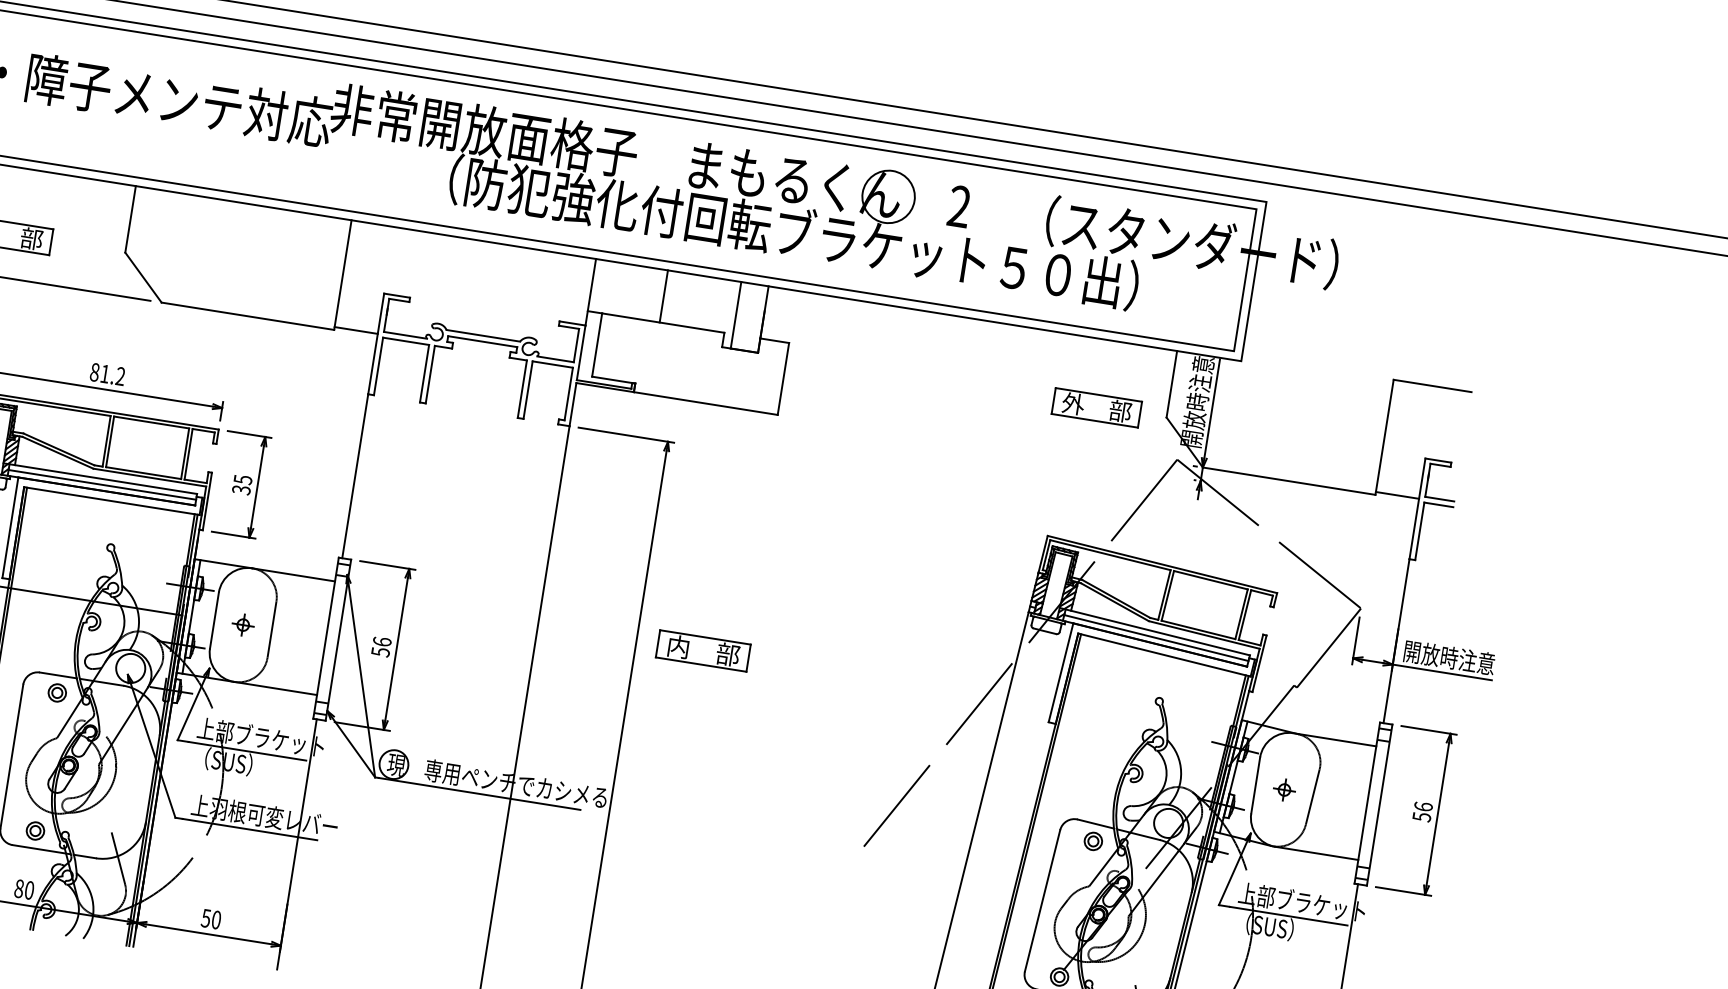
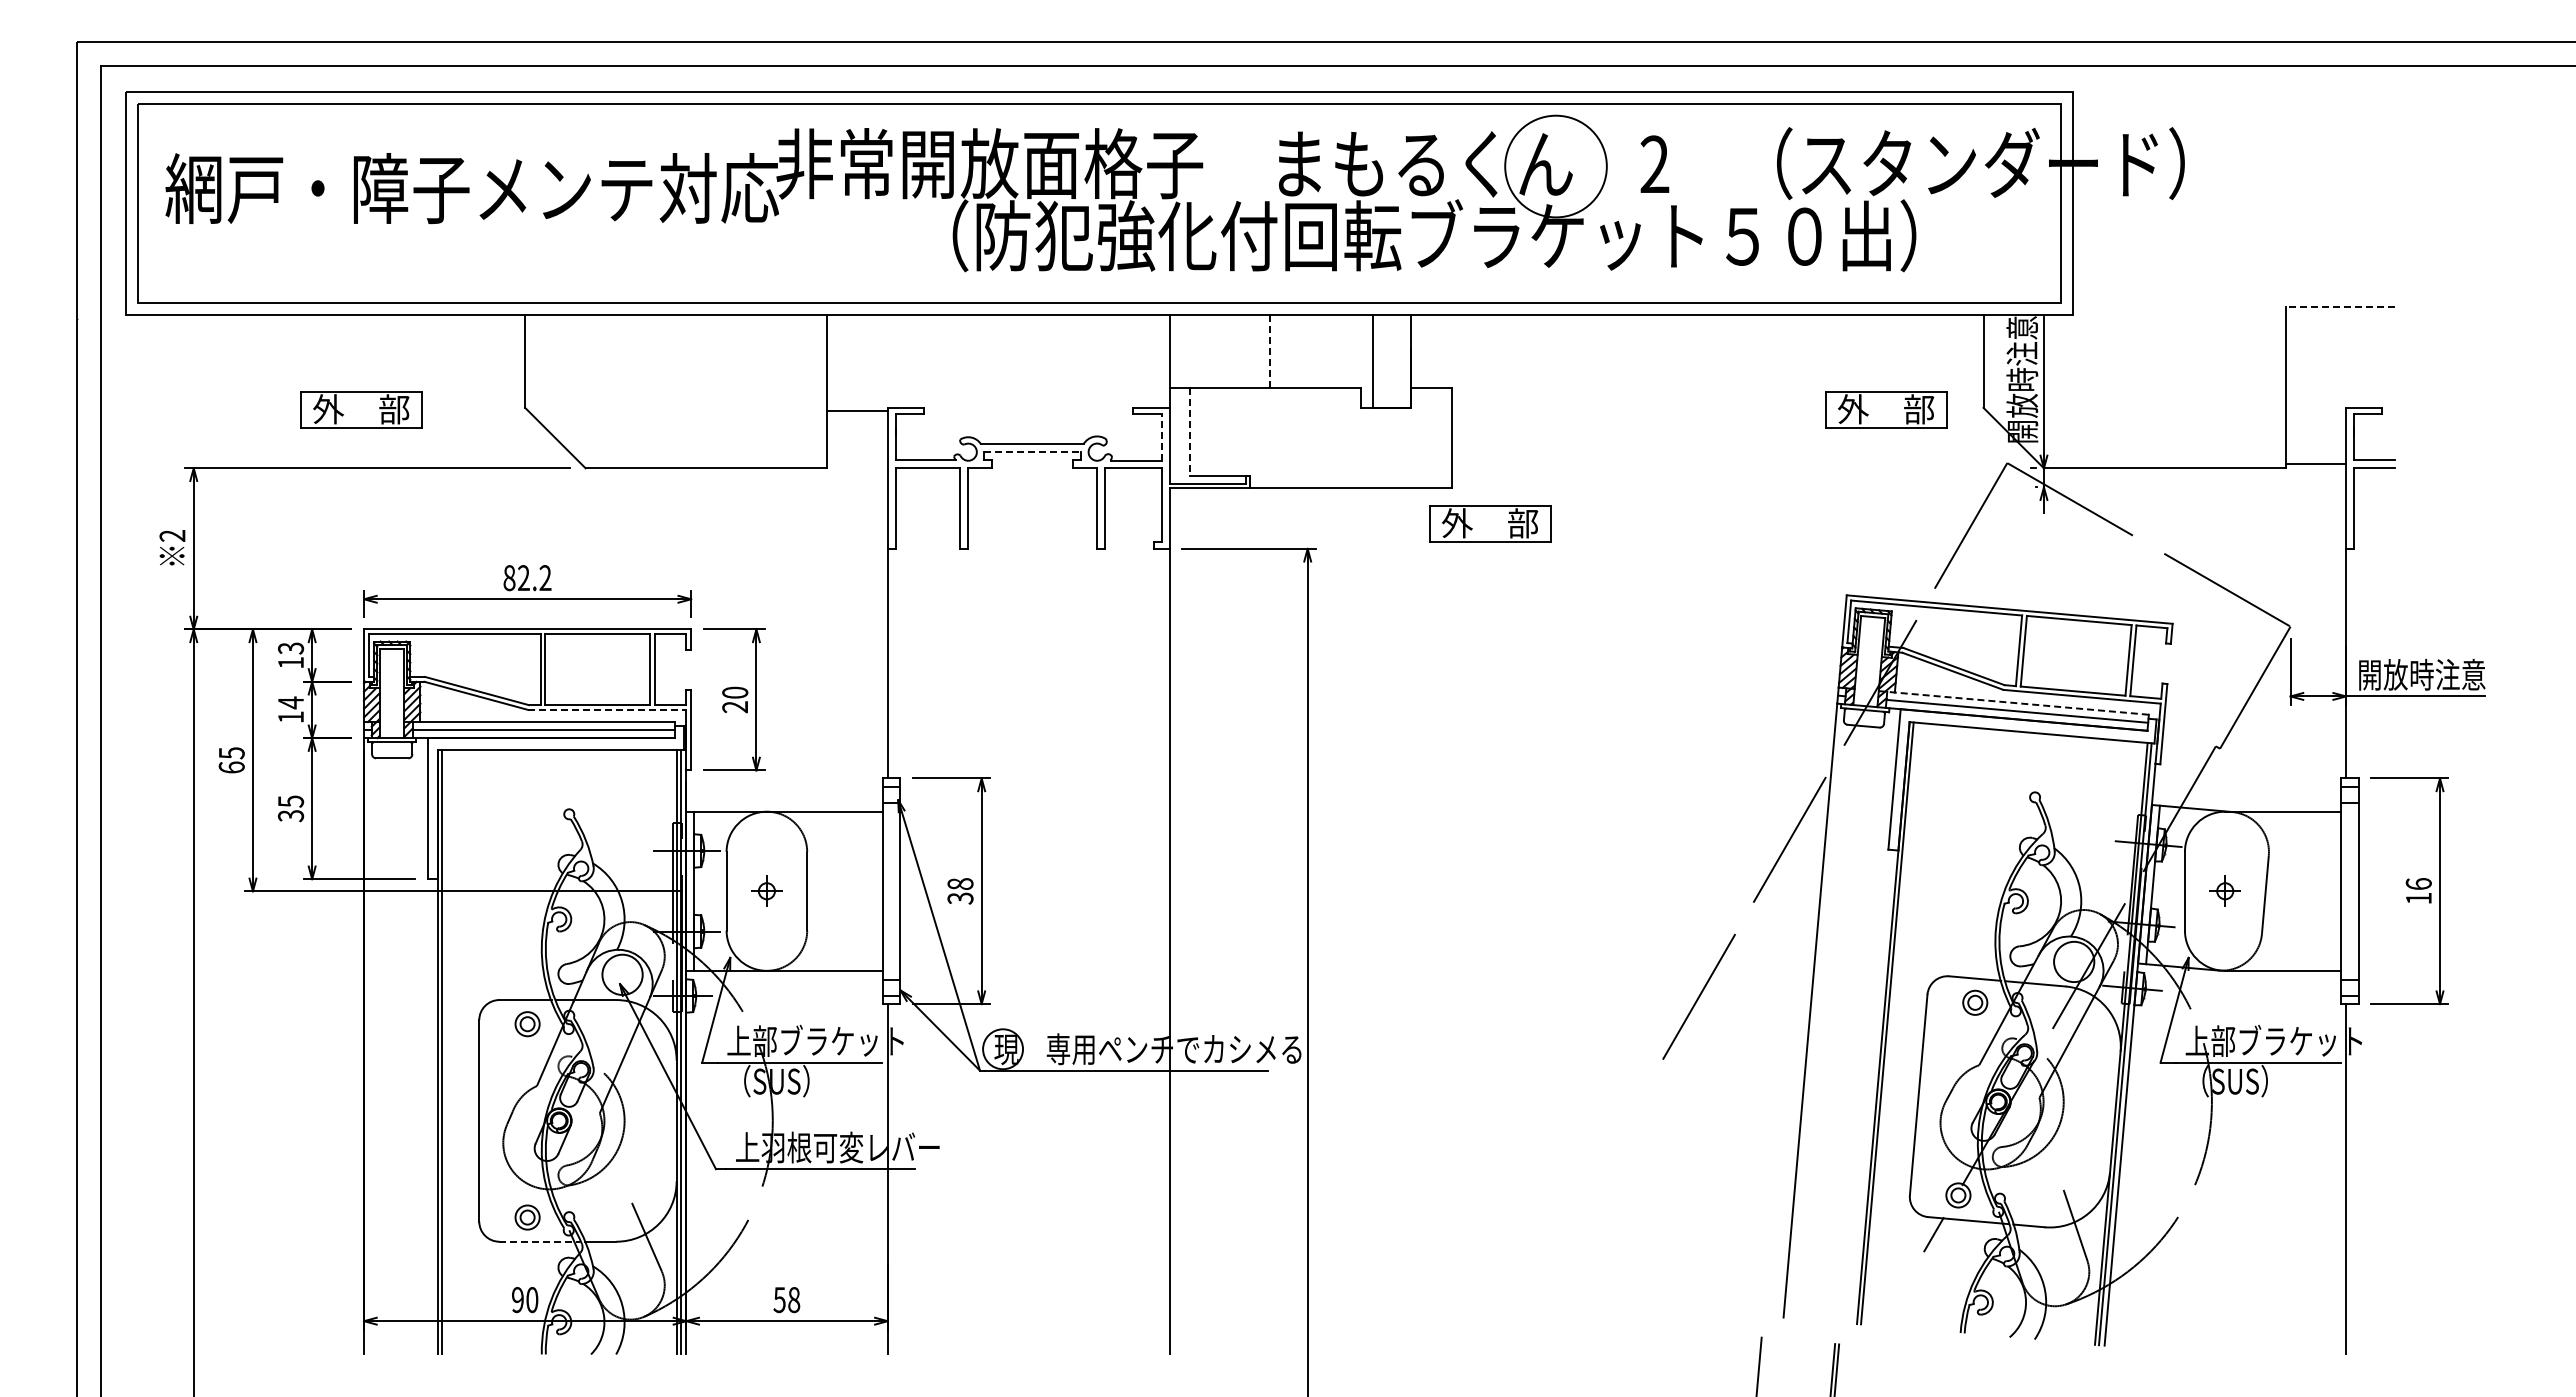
circle: (888, 196) -> (1555, 166), size x1.4
line: (663, 296) -> (1270, 351), solid -> dashed
line: (356, 330) -> (857, 411), moved
line: (483, 341) -> (1033, 452), solid -> dashed
line: (576, 345) -> (1161, 436), solid -> dashed
line: (596, 345) -> (1189, 432), solid -> dashed
text: (104, 373) -> (523, 577), 81.2 -> 82.2
line: (1432, 386) -> (2340, 307), solid -> dashed
part: (801, 444) -> (1490, 523), added
line: (149, 478) -> (607, 710), solid -> dashed
text: (242, 484) -> (735, 699), 35 -> 20
line: (1154, 631) -> (2013, 702), solid -> dashed
text: (381, 646) -> (960, 890), 56 -> 38
part: (703, 650) -> (1401, 826), removed
text: (1421, 817) -> (2418, 898), 56 -> 16
line: (41, 849) -> (539, 1241), solid -> dashed
text: (18, 889) -> (517, 1300), 80 -> 90
text: (216, 919) -> (794, 1299), 50 -> 58

